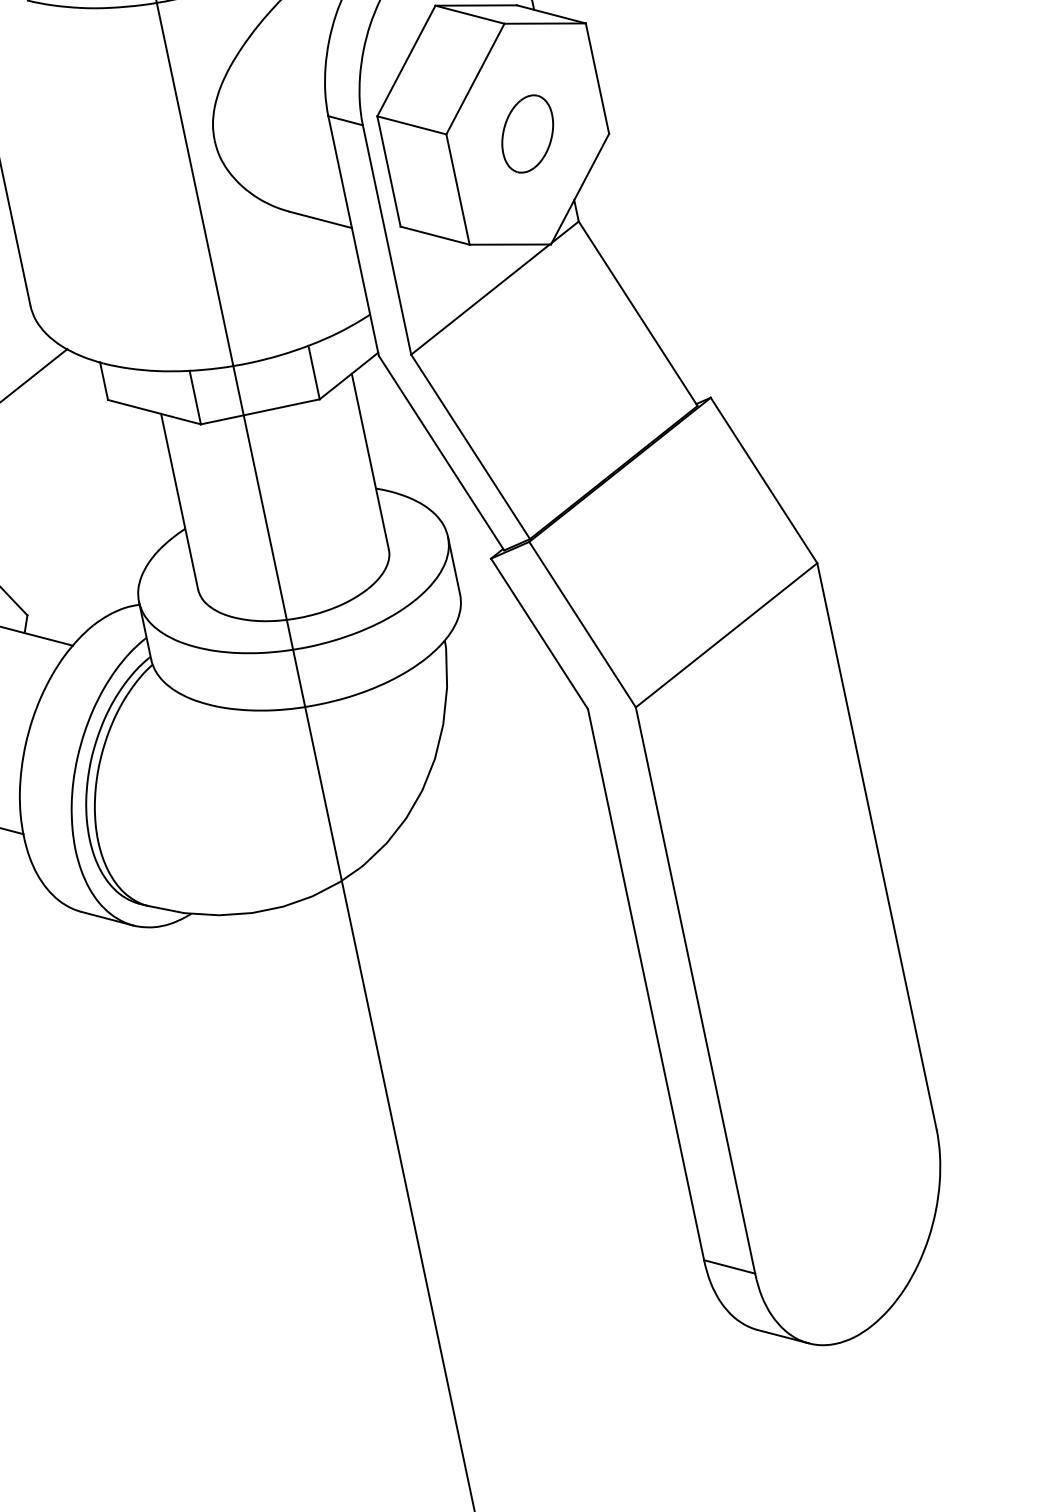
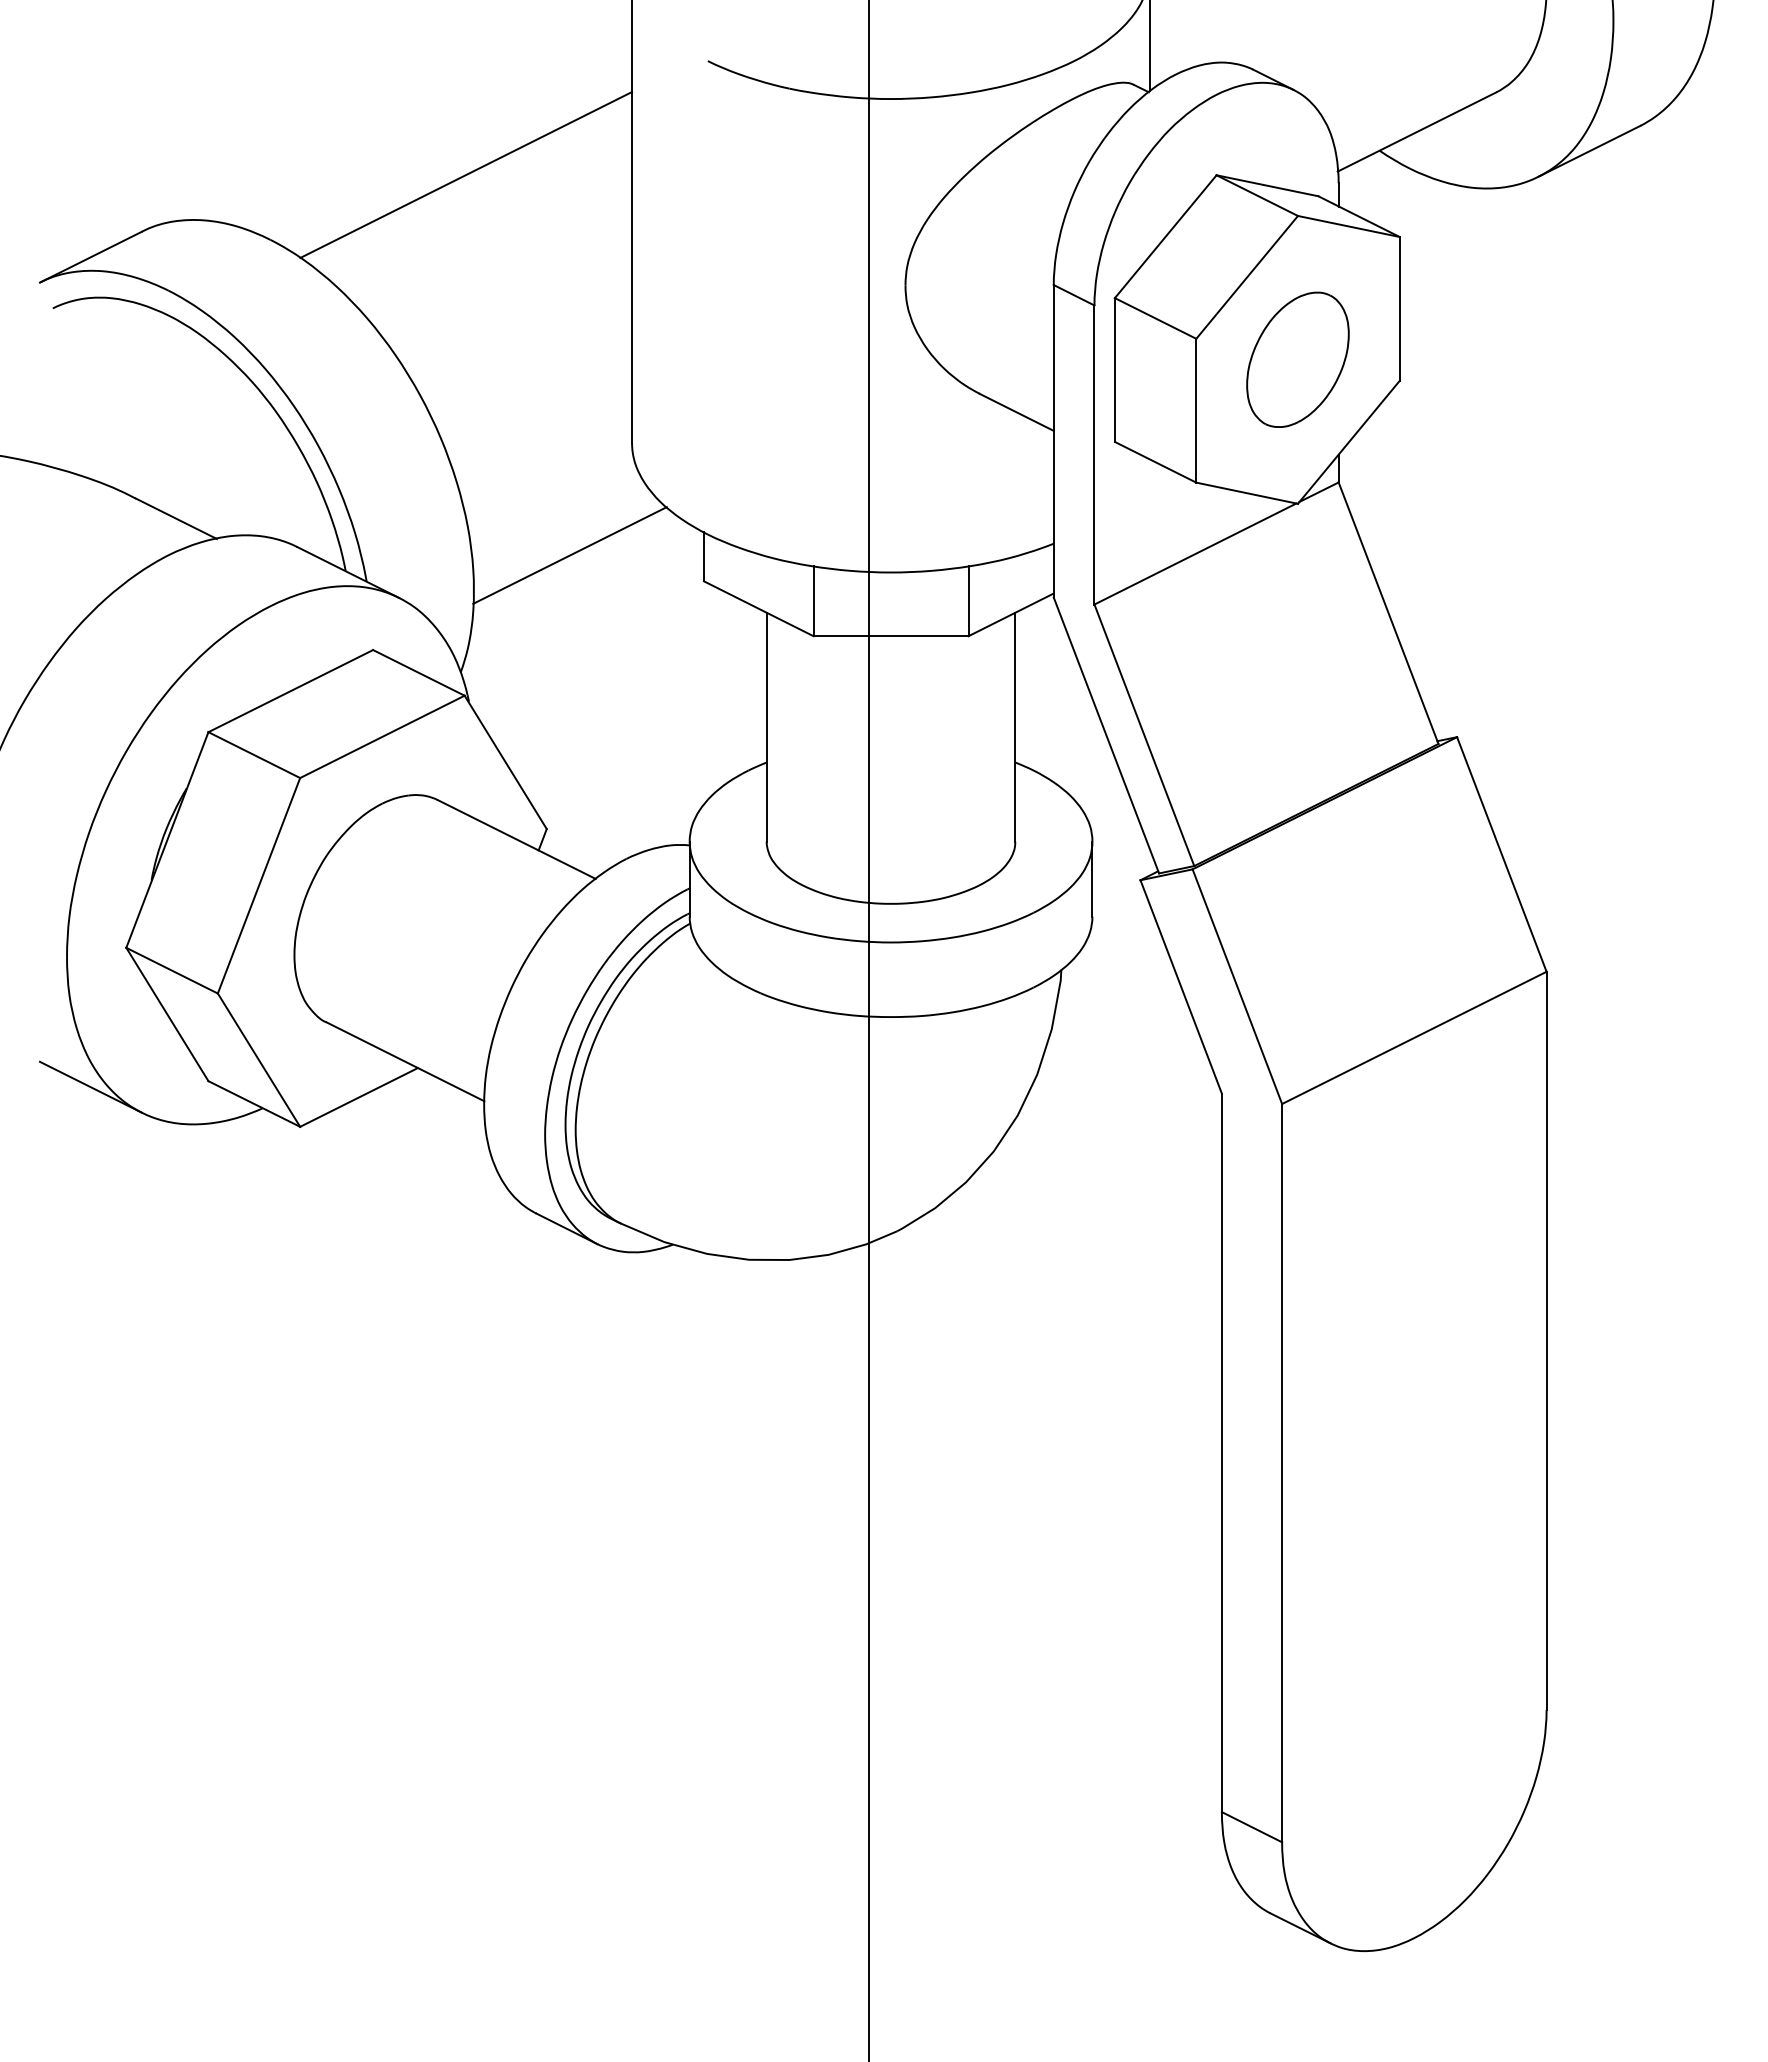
part: (527, 133) -> (1297, 359), size x1.43

